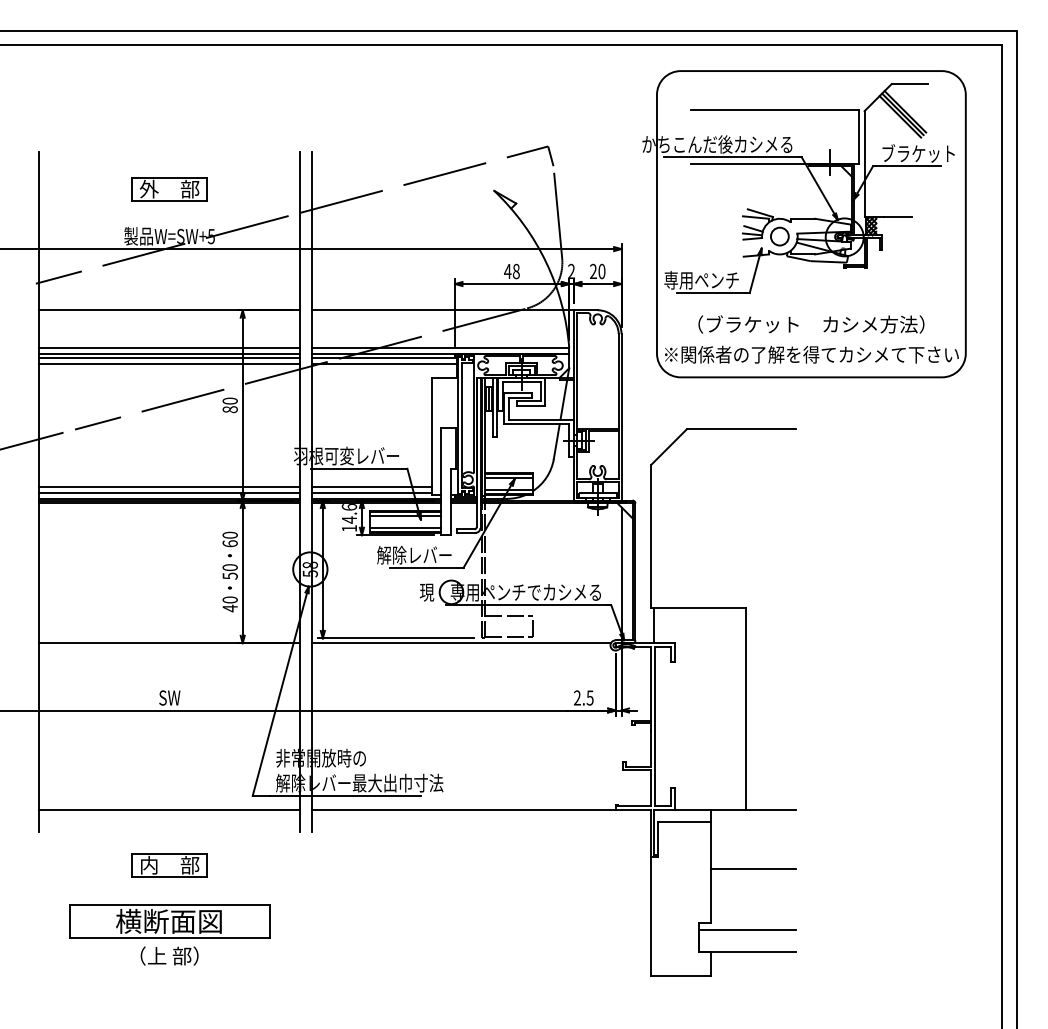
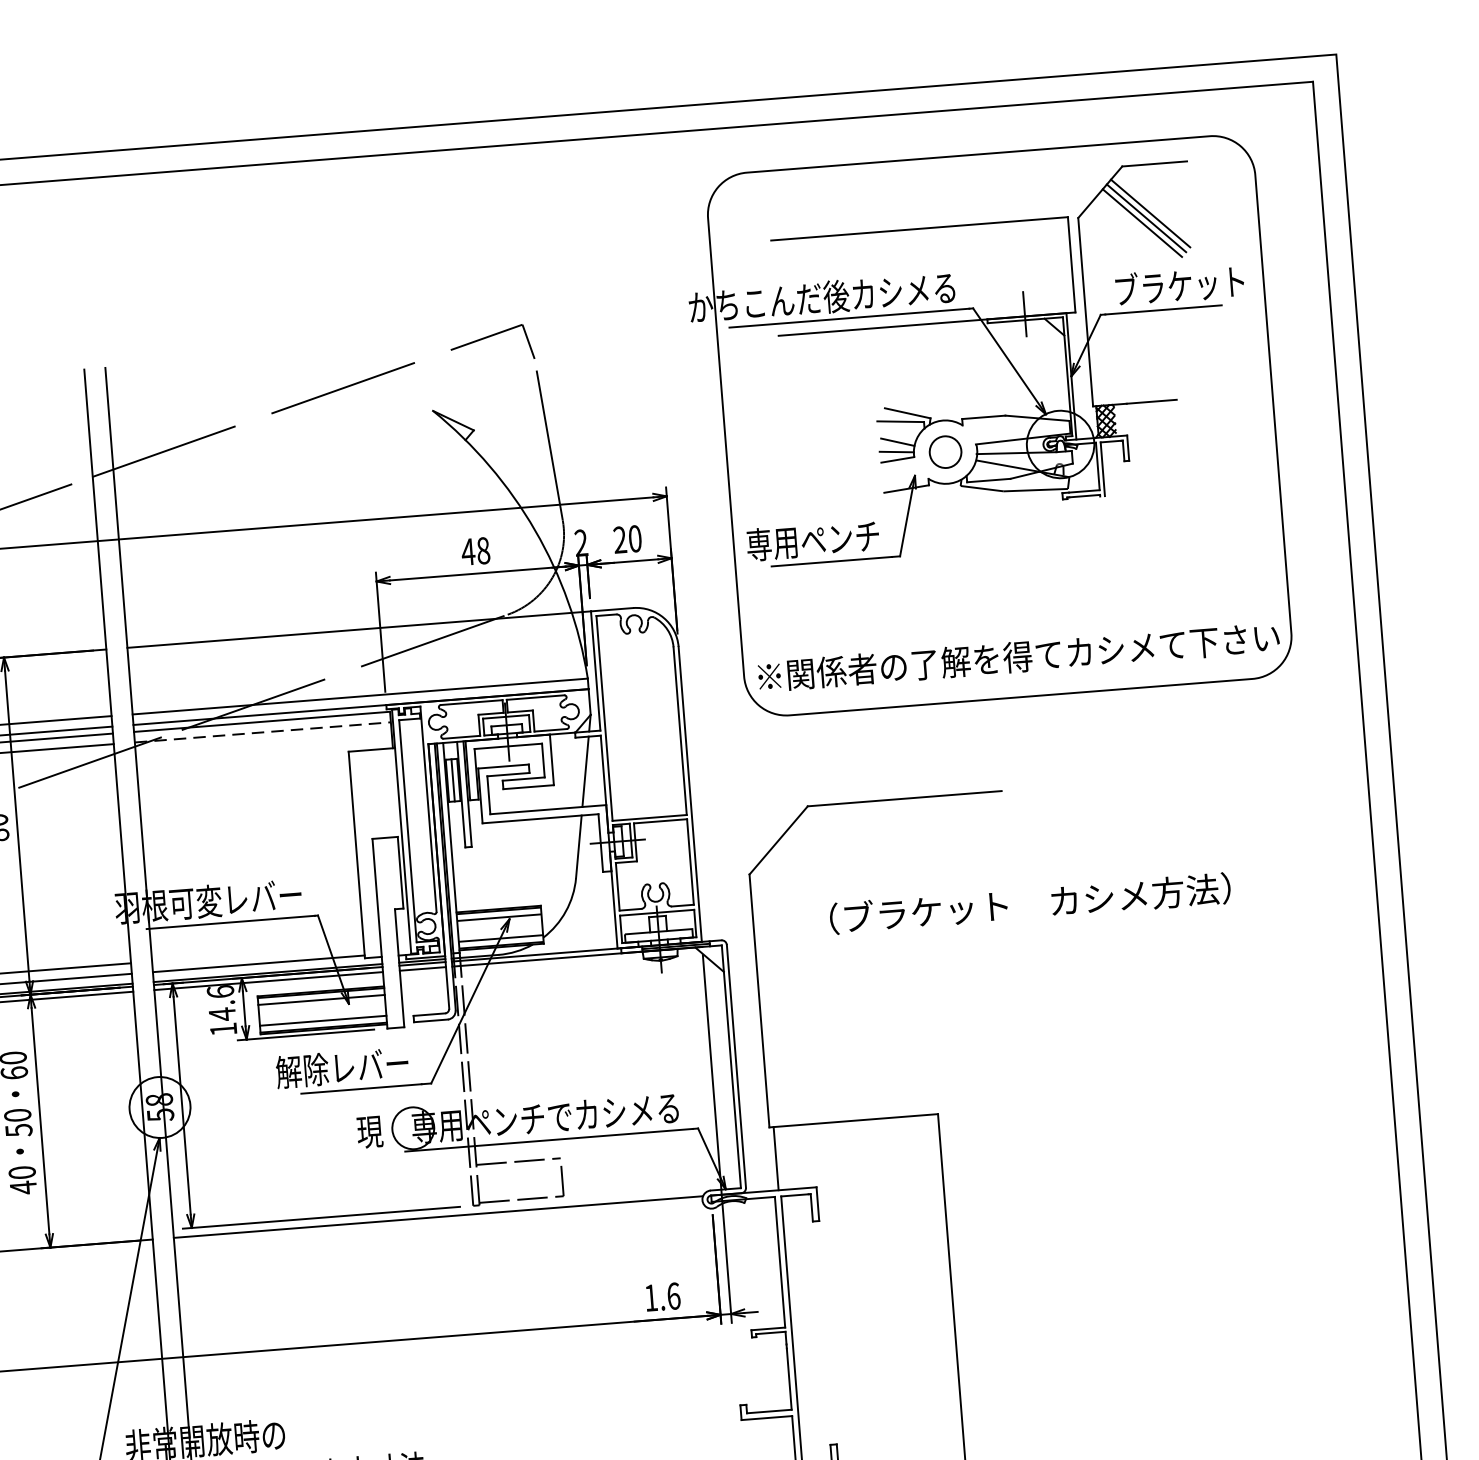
text: (811, 324) -> (1030, 903), moved
line: (385, 363) -> (264, 731), solid -> dashed
line: (371, 487) -> (256, 953), removed
text: (583, 697) -> (661, 1296), 2.5 -> 1.6

